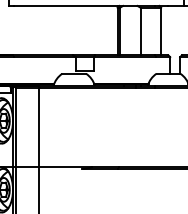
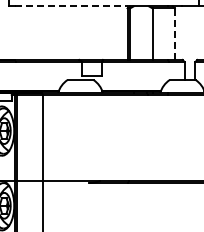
line: (65, 5) -> (71, 6), solid -> dashed
line: (160, 31) -> (174, 34), solid -> dashed

